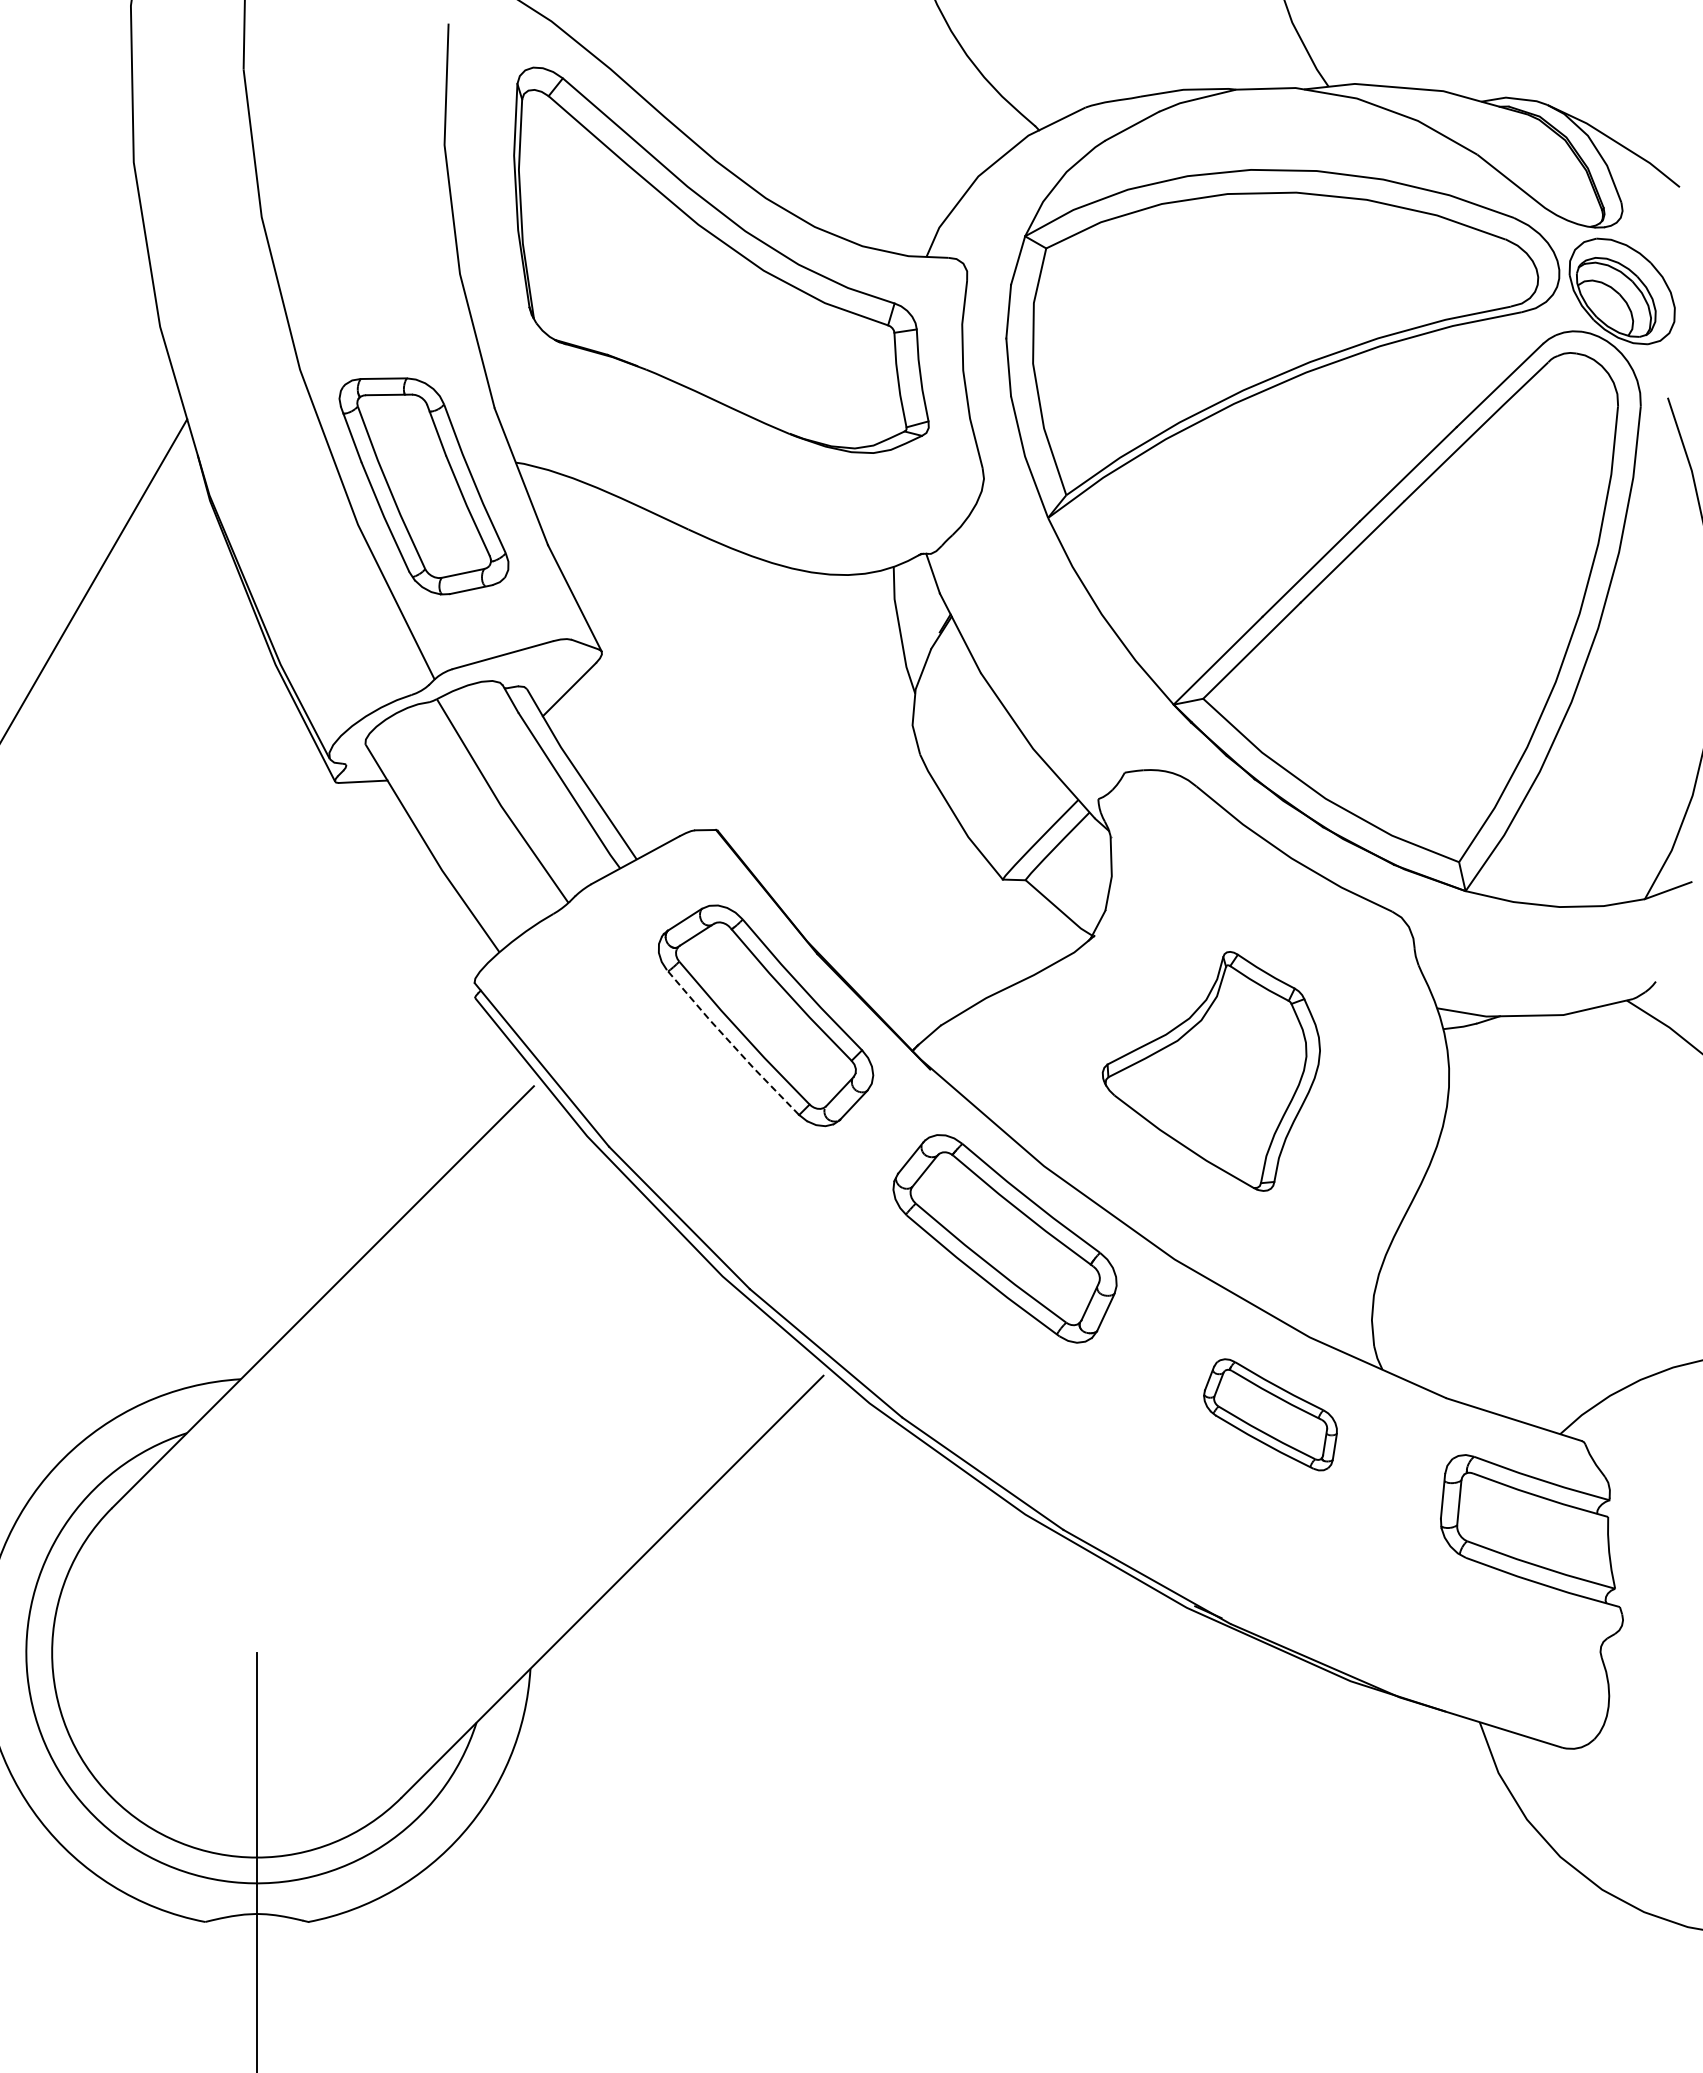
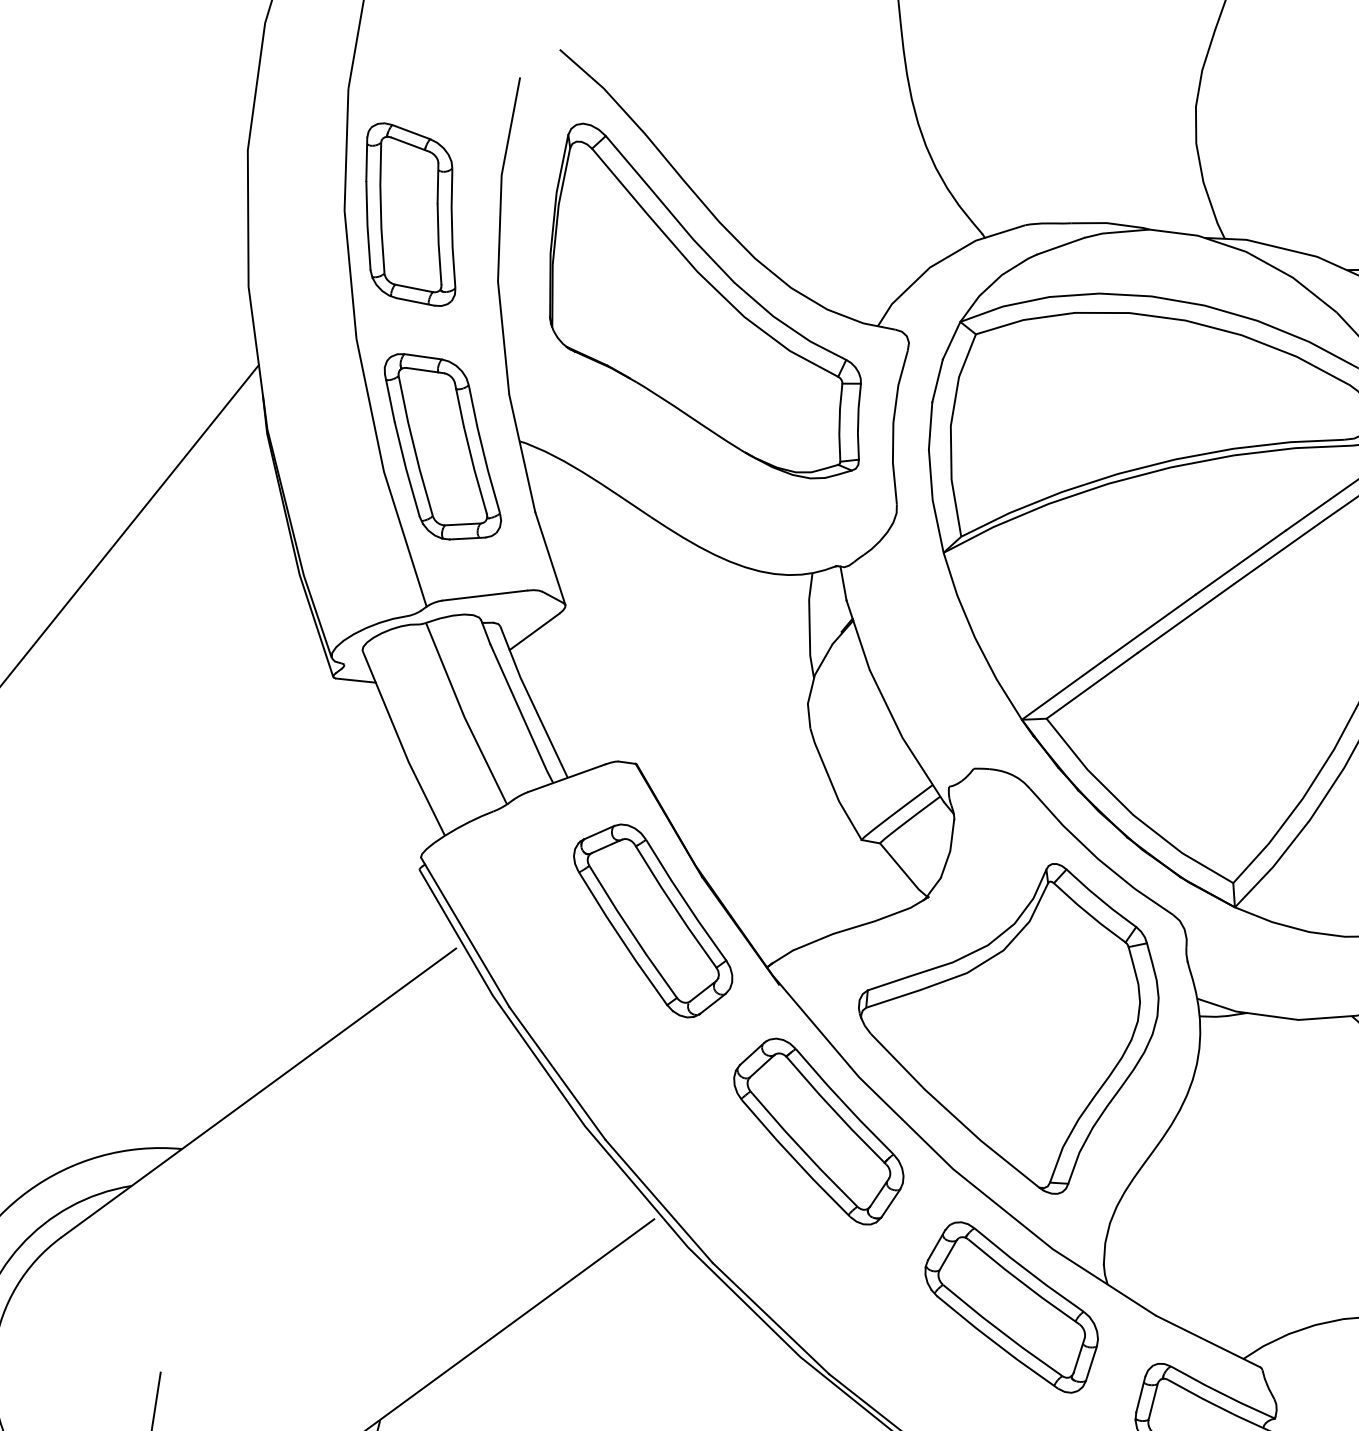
part: (342, 209) -> (410, 214), added
line: (731, 1043) -> (621, 938), dashed -> solid
part: (1211, 1071) -> (1006, 1021), size x1.67
part: (1270, 1414) -> (1011, 1306), size x1.67

